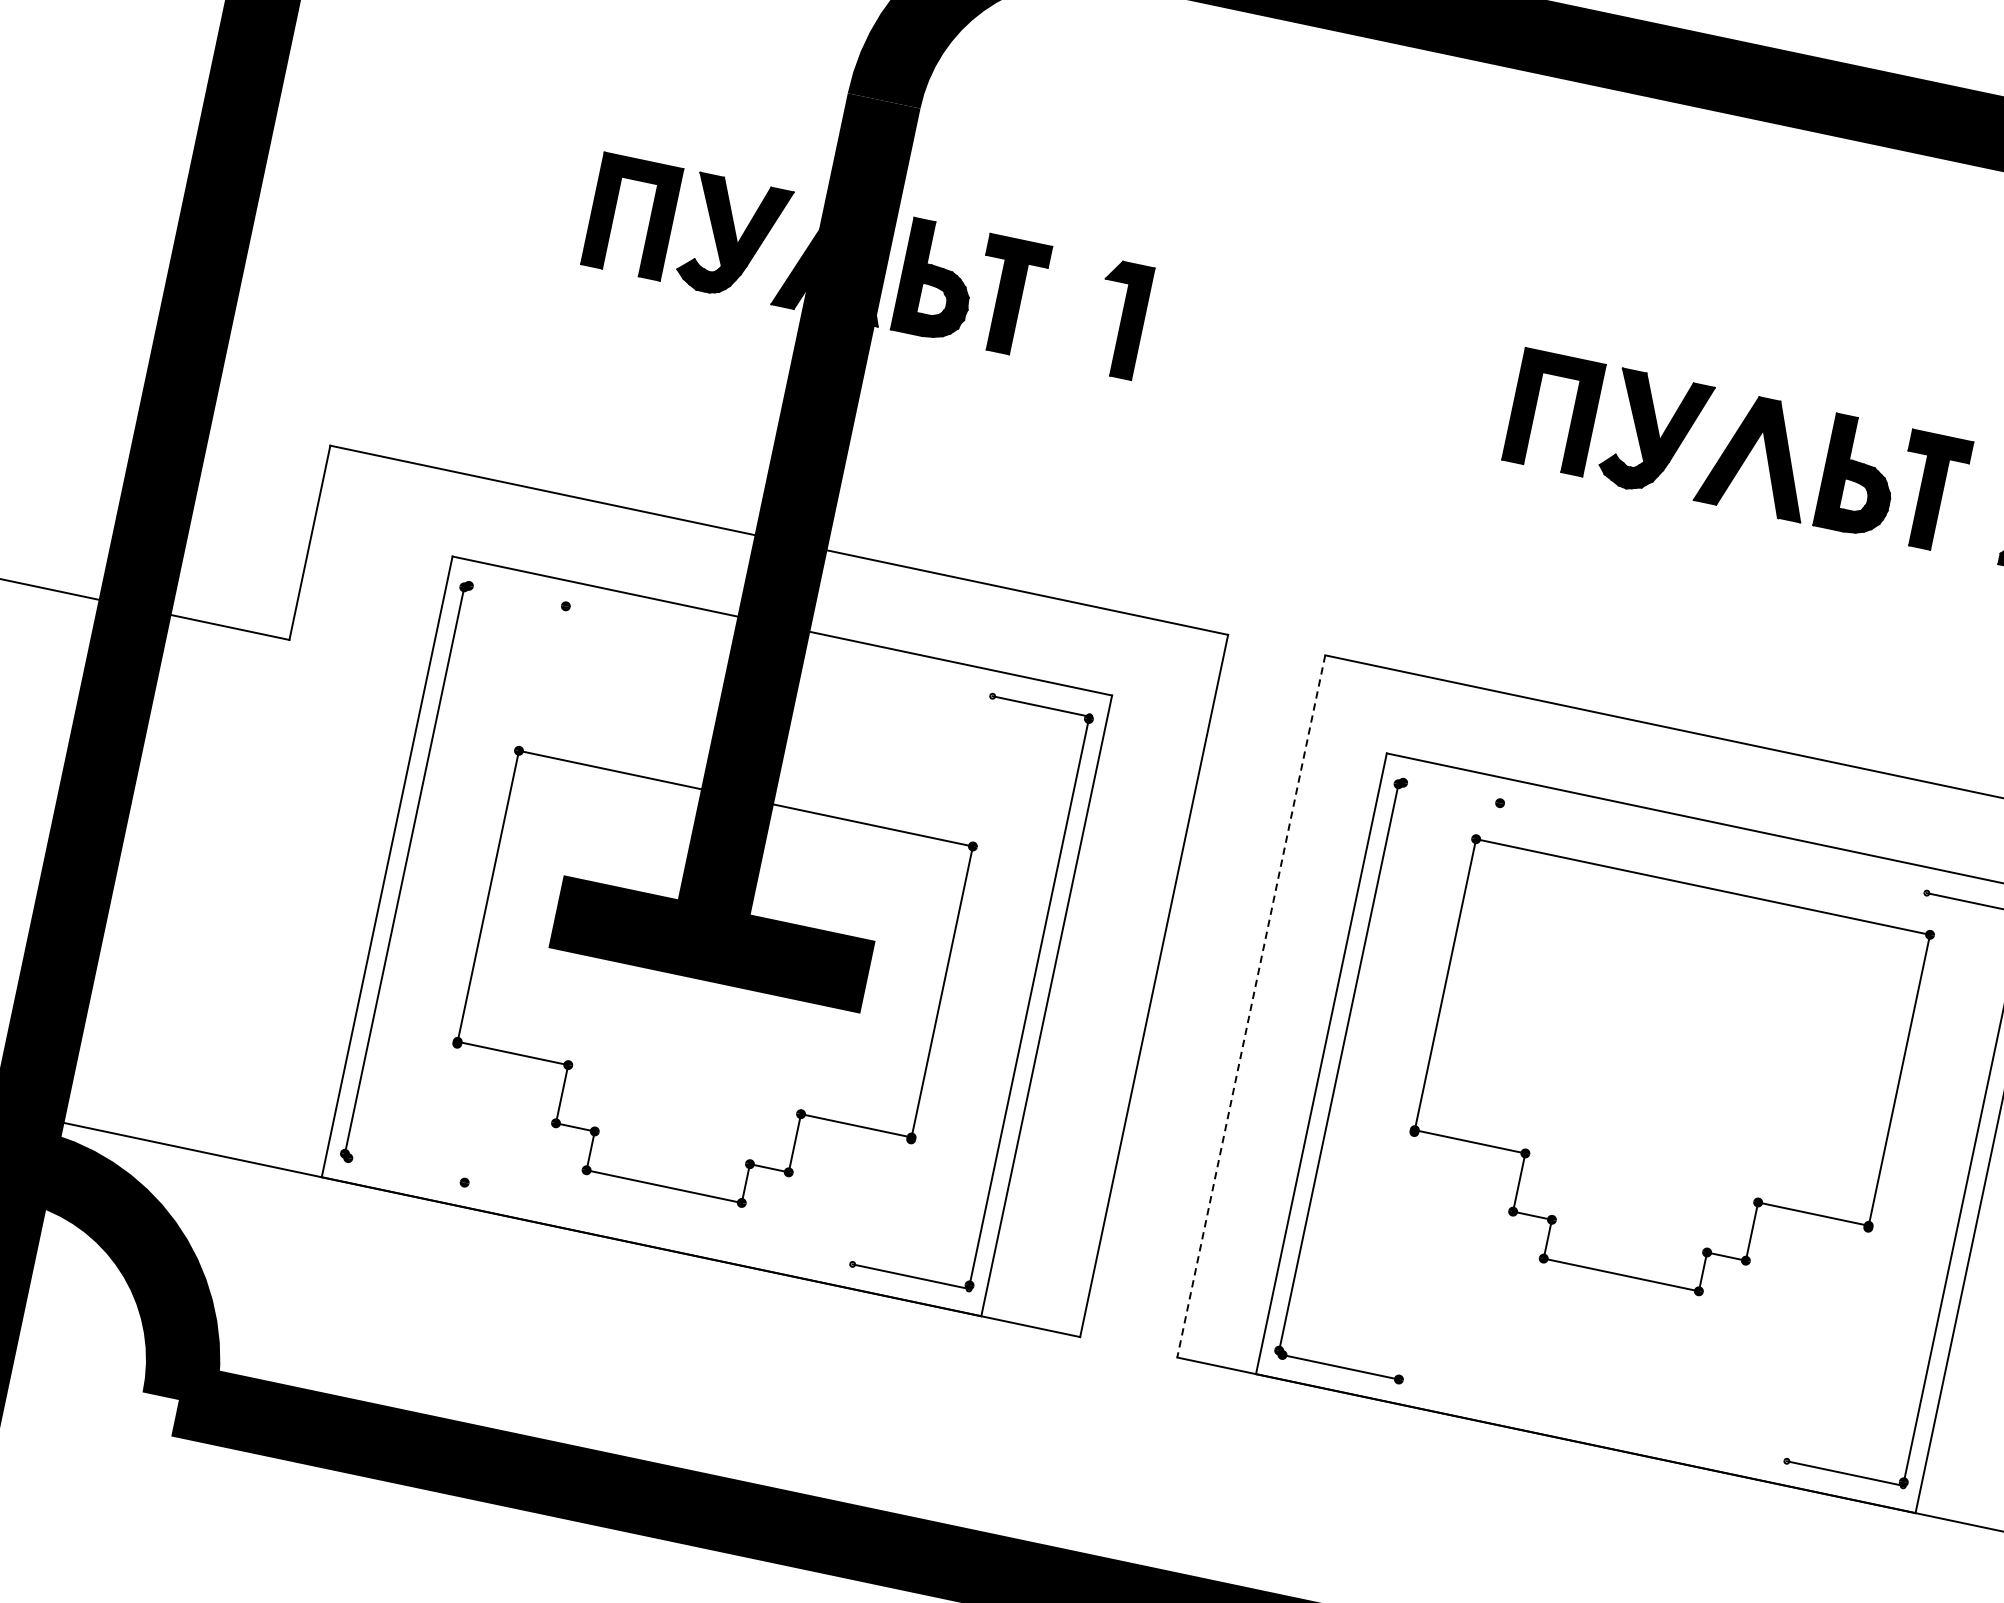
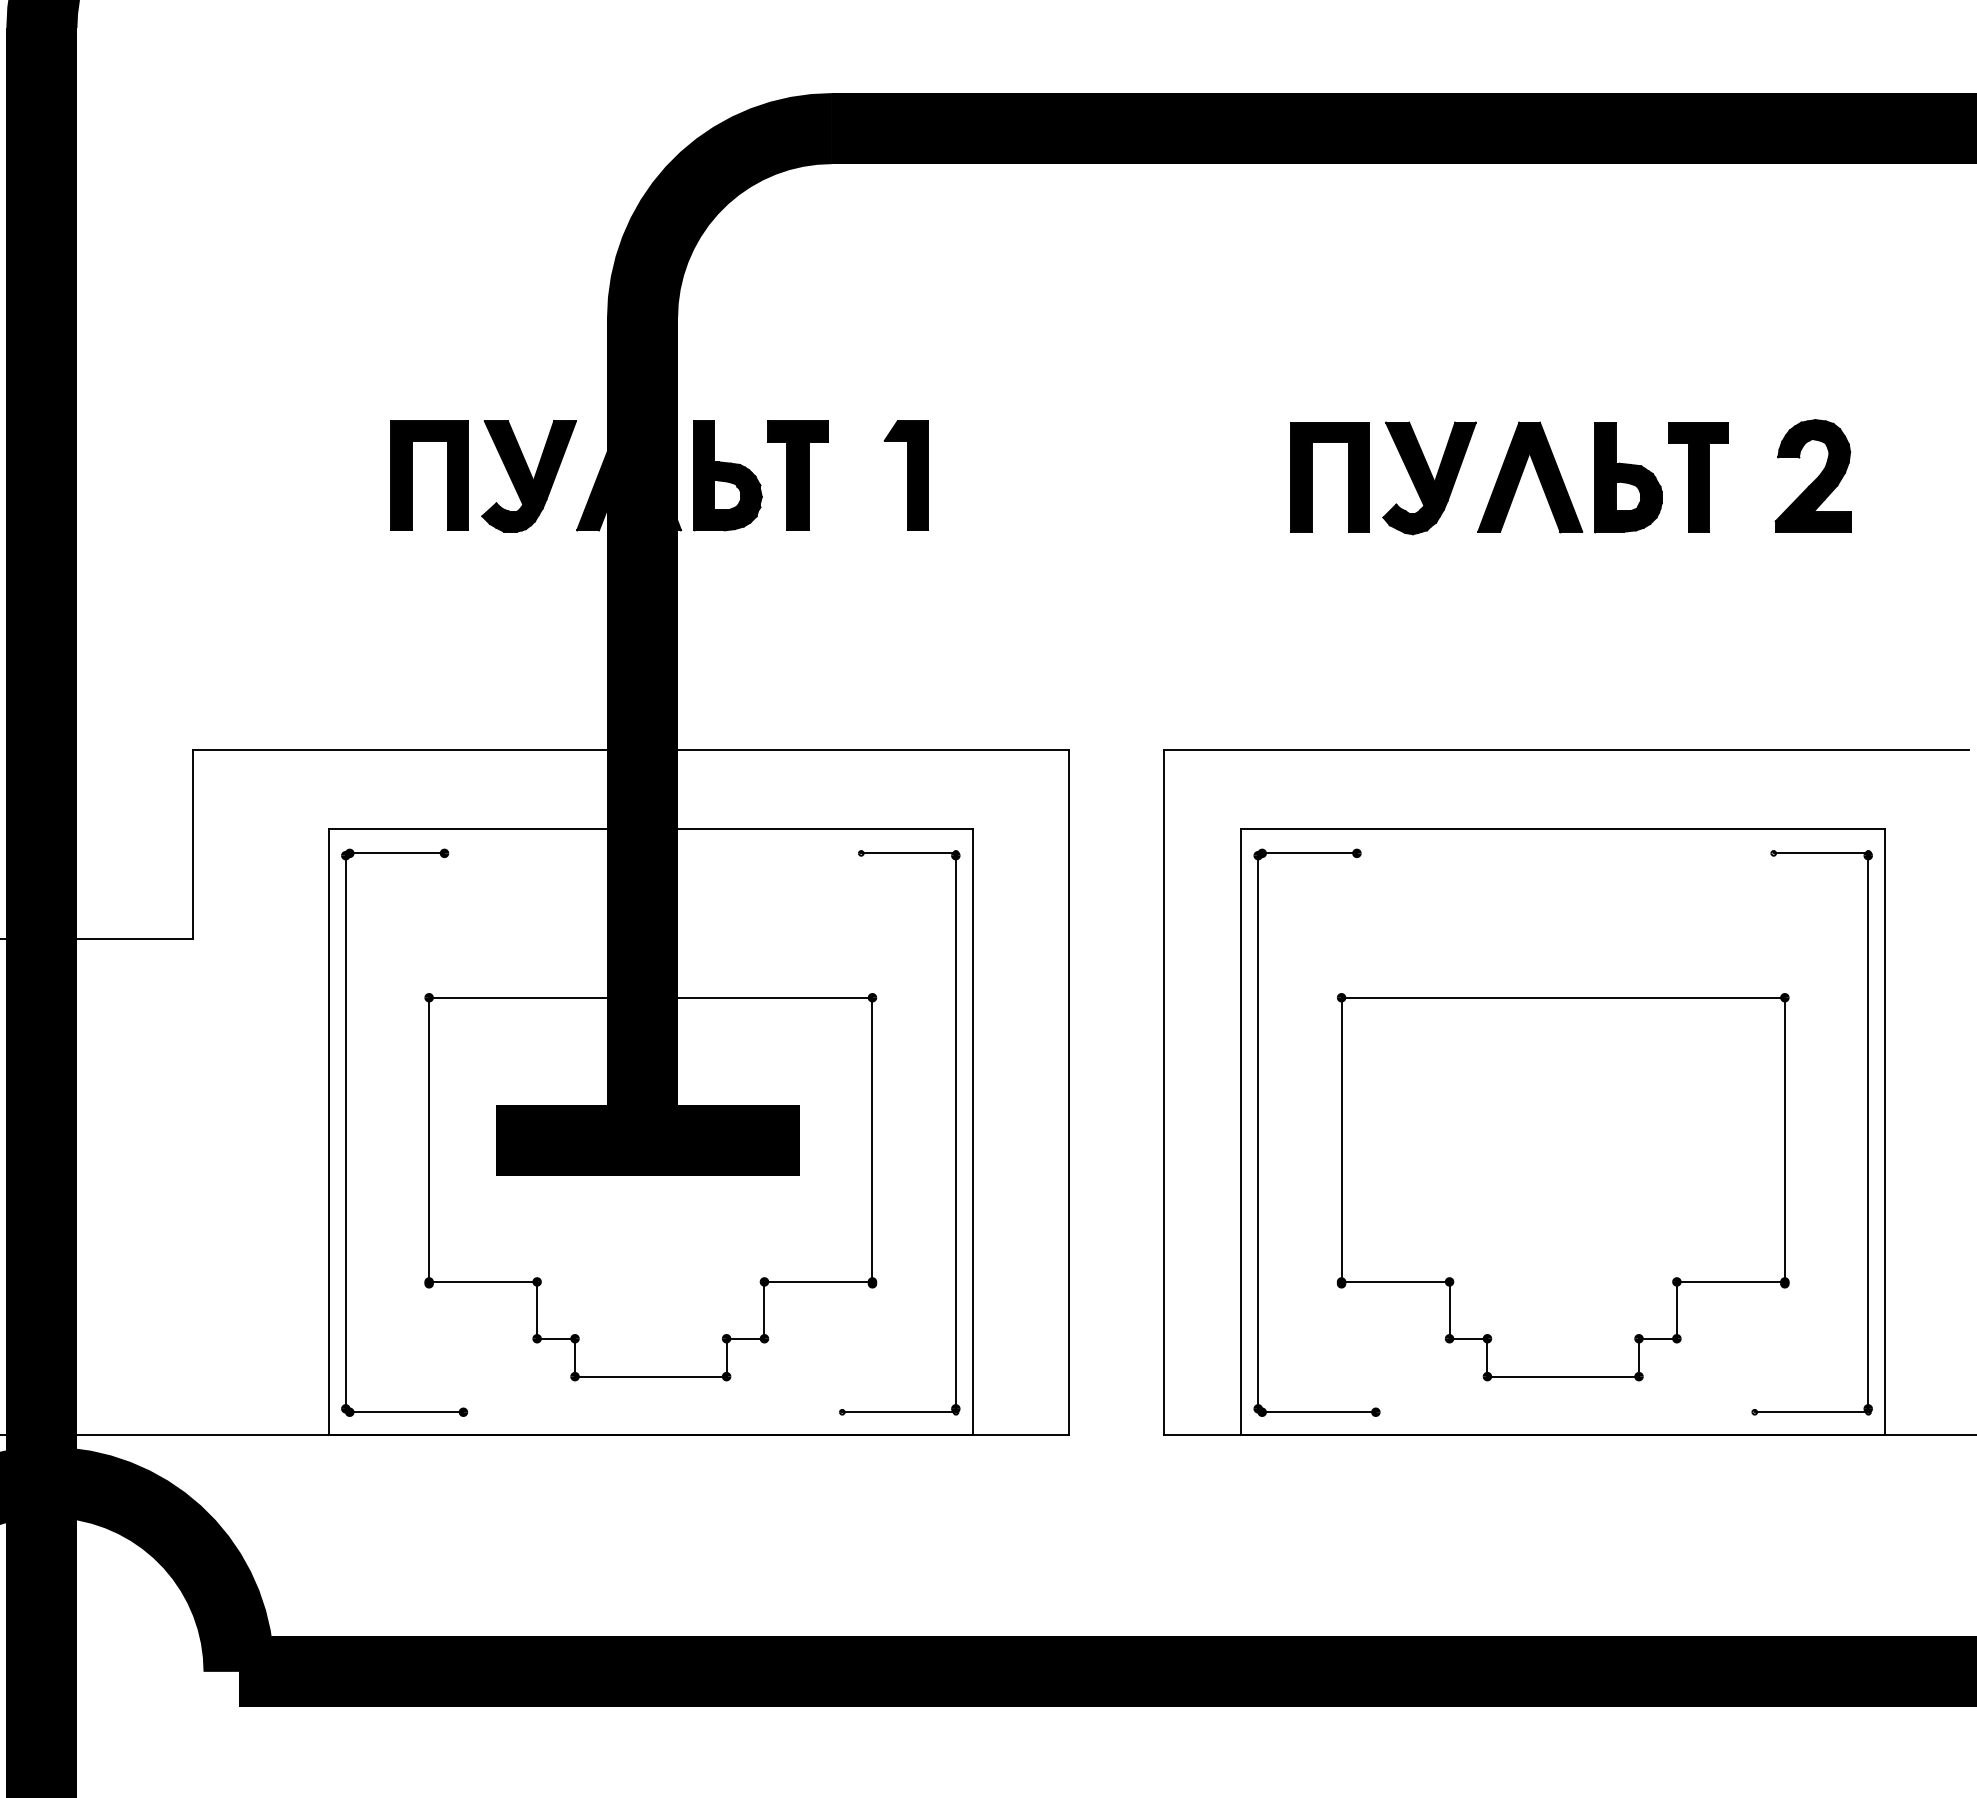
line: (516, 596) -> (396, 853), added
line: (1451, 793) -> (1309, 853), added
line: (1251, 1006) -> (1164, 1092), dashed -> solid
part: (1661, 1081) -> (1562, 1187), moved
line: (406, 1170) -> (406, 1412), added

